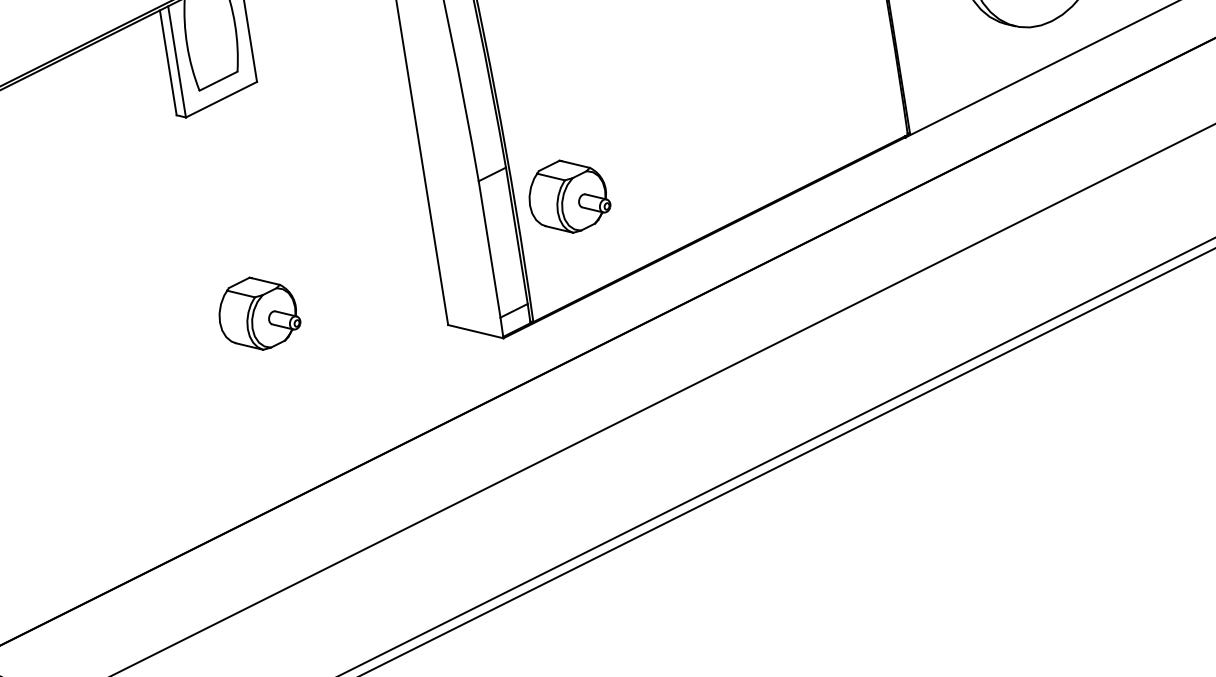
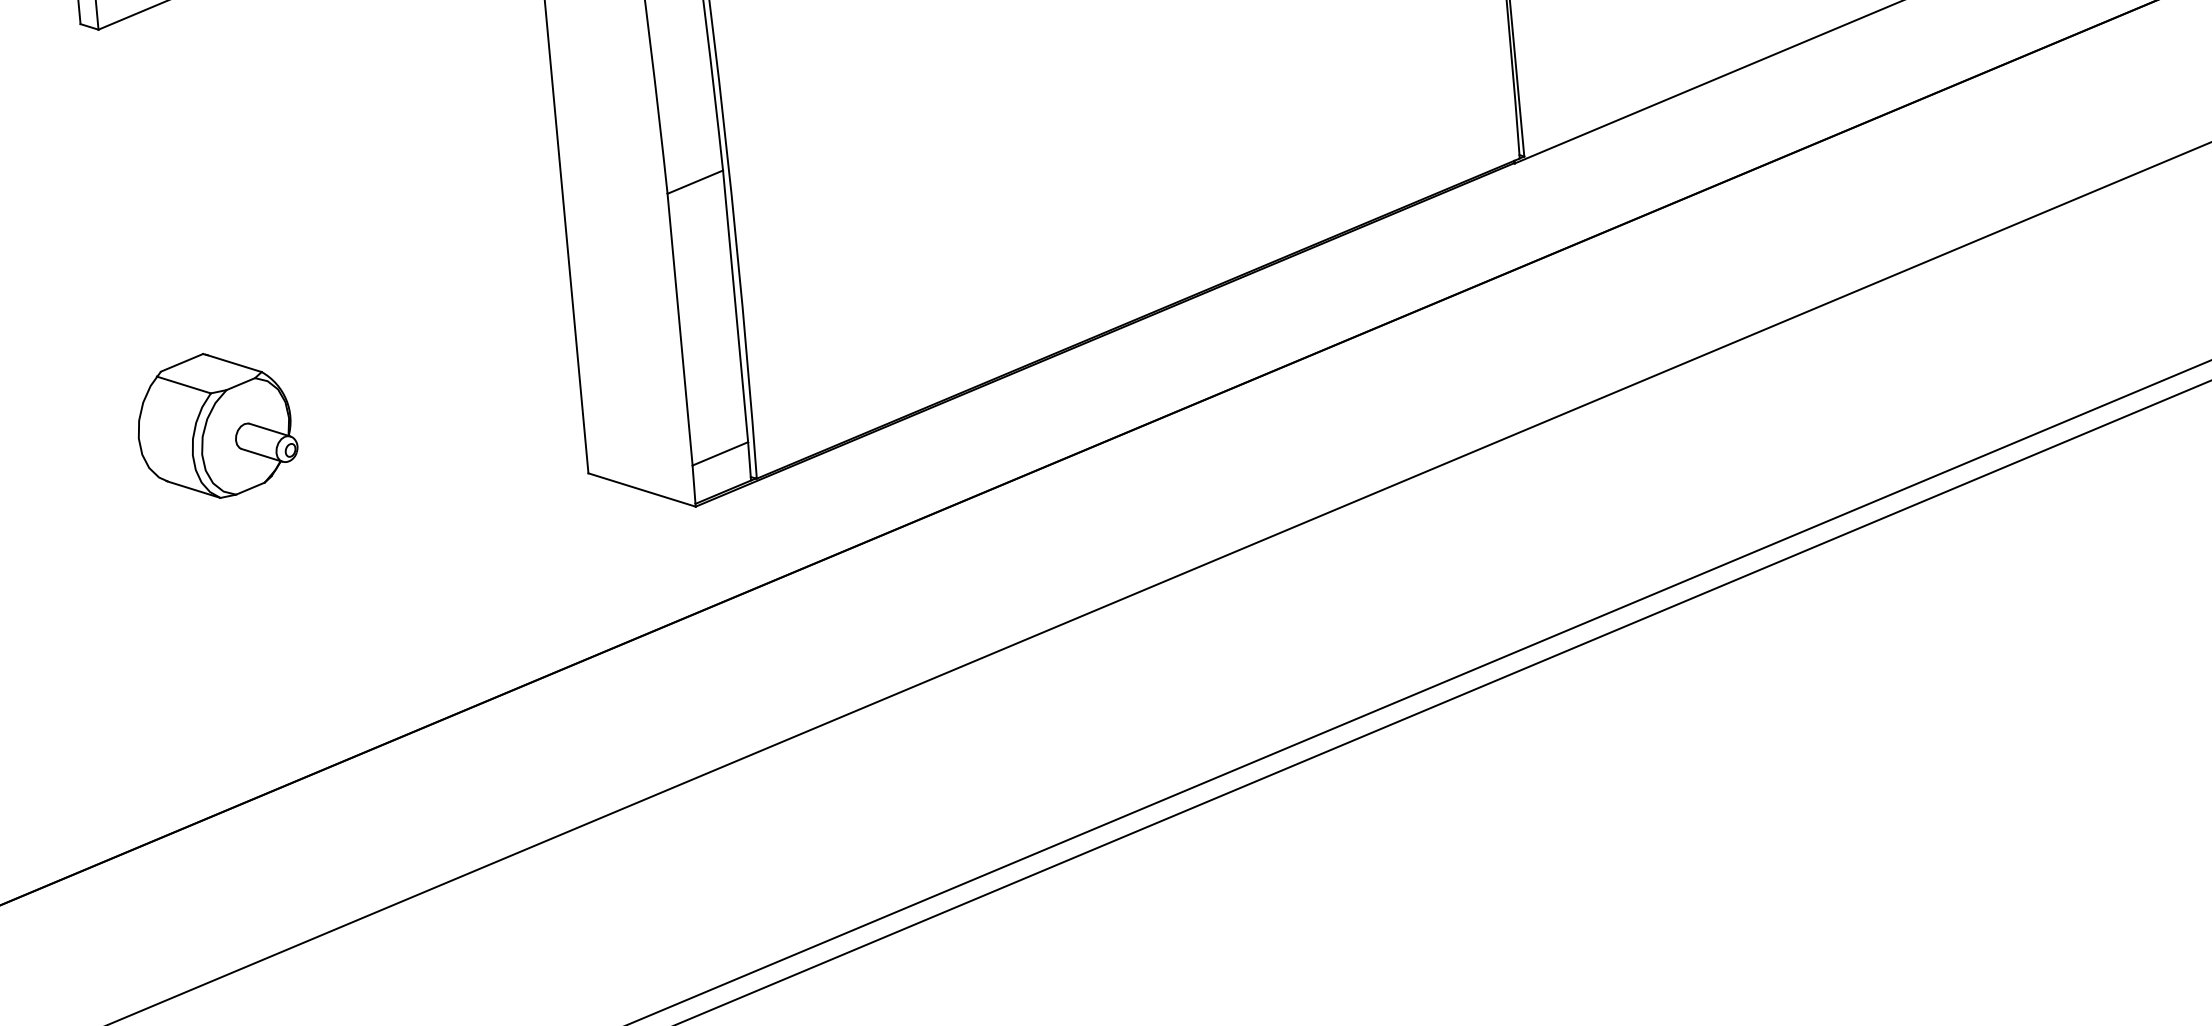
part: (569, 196) -> (844, 235), removed

